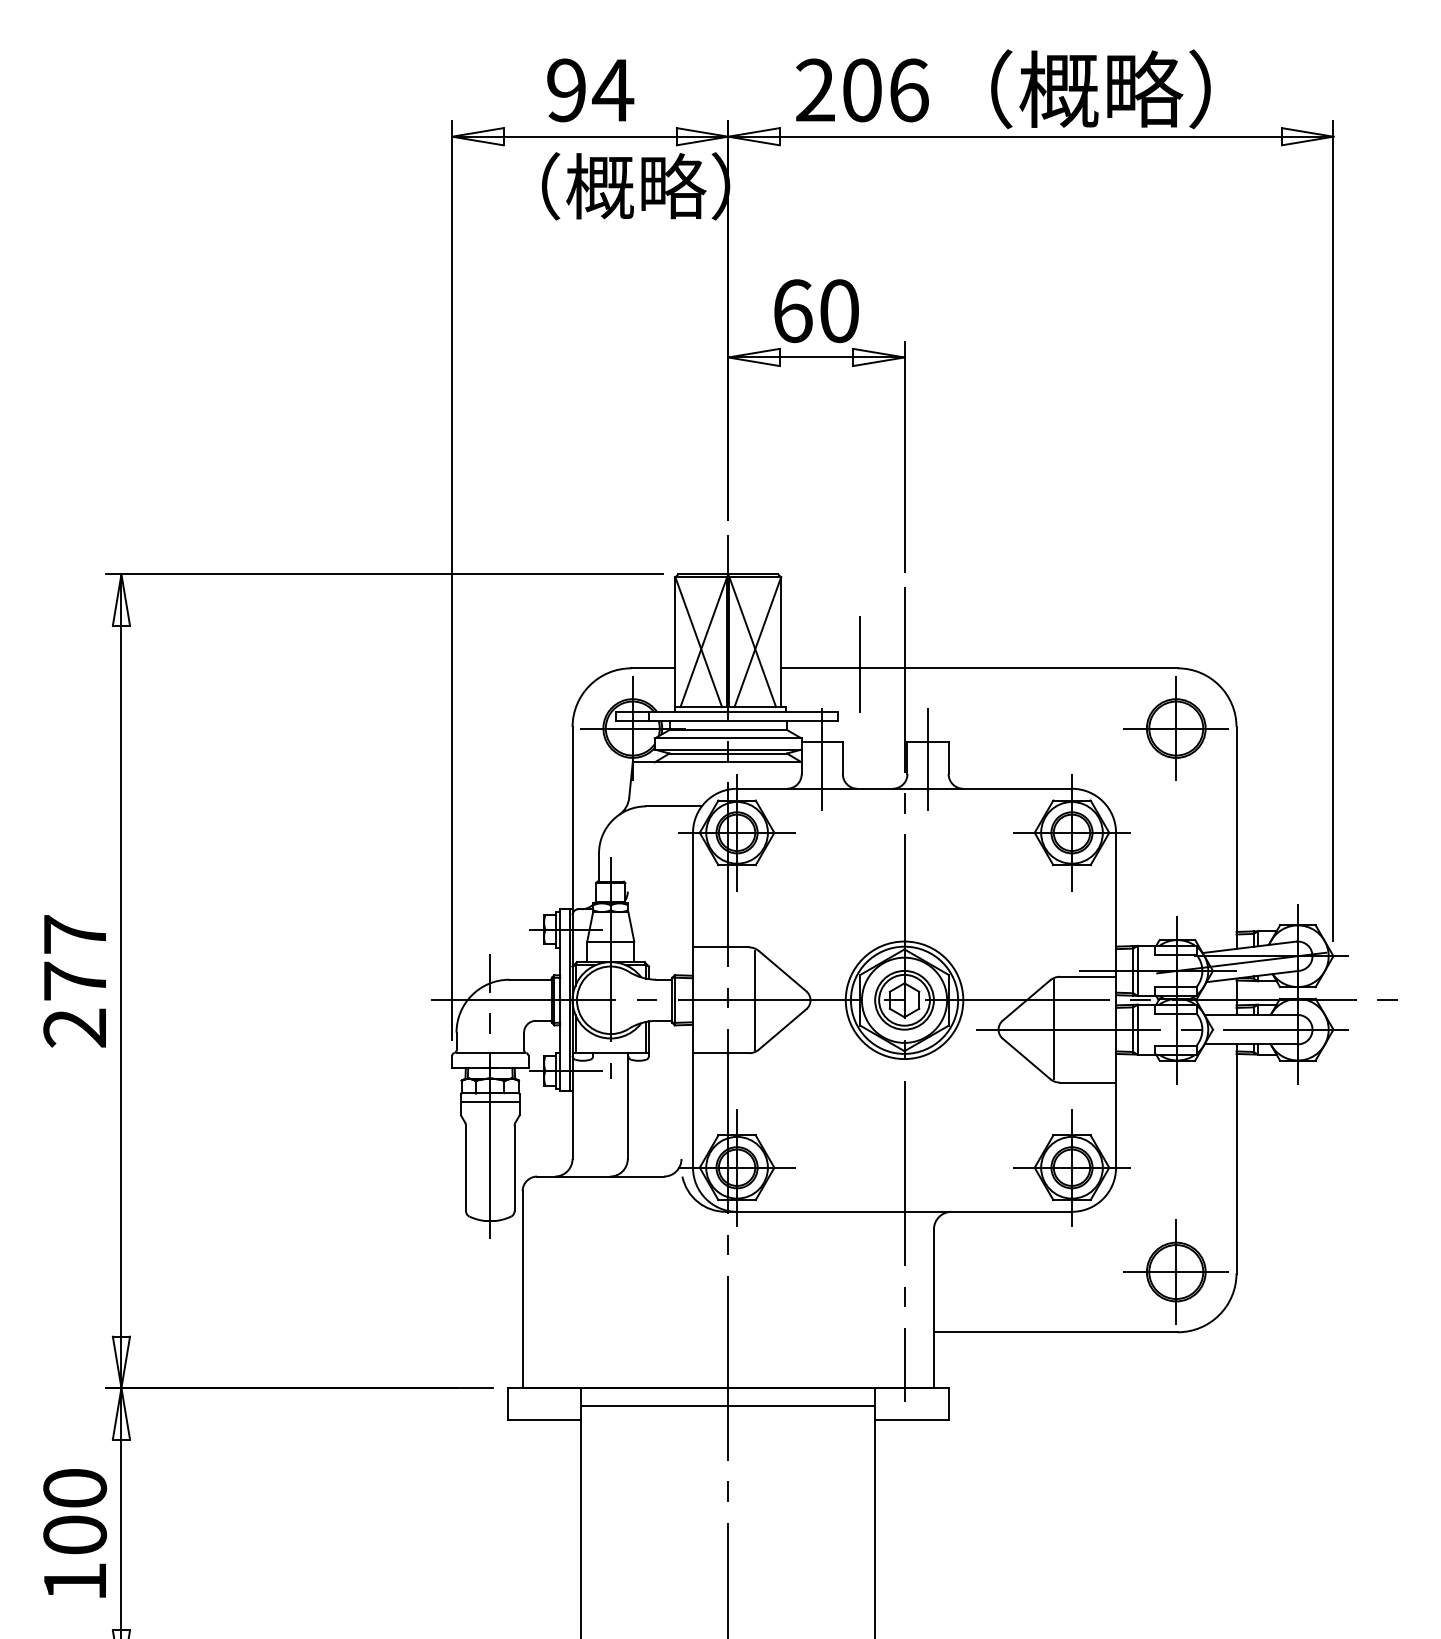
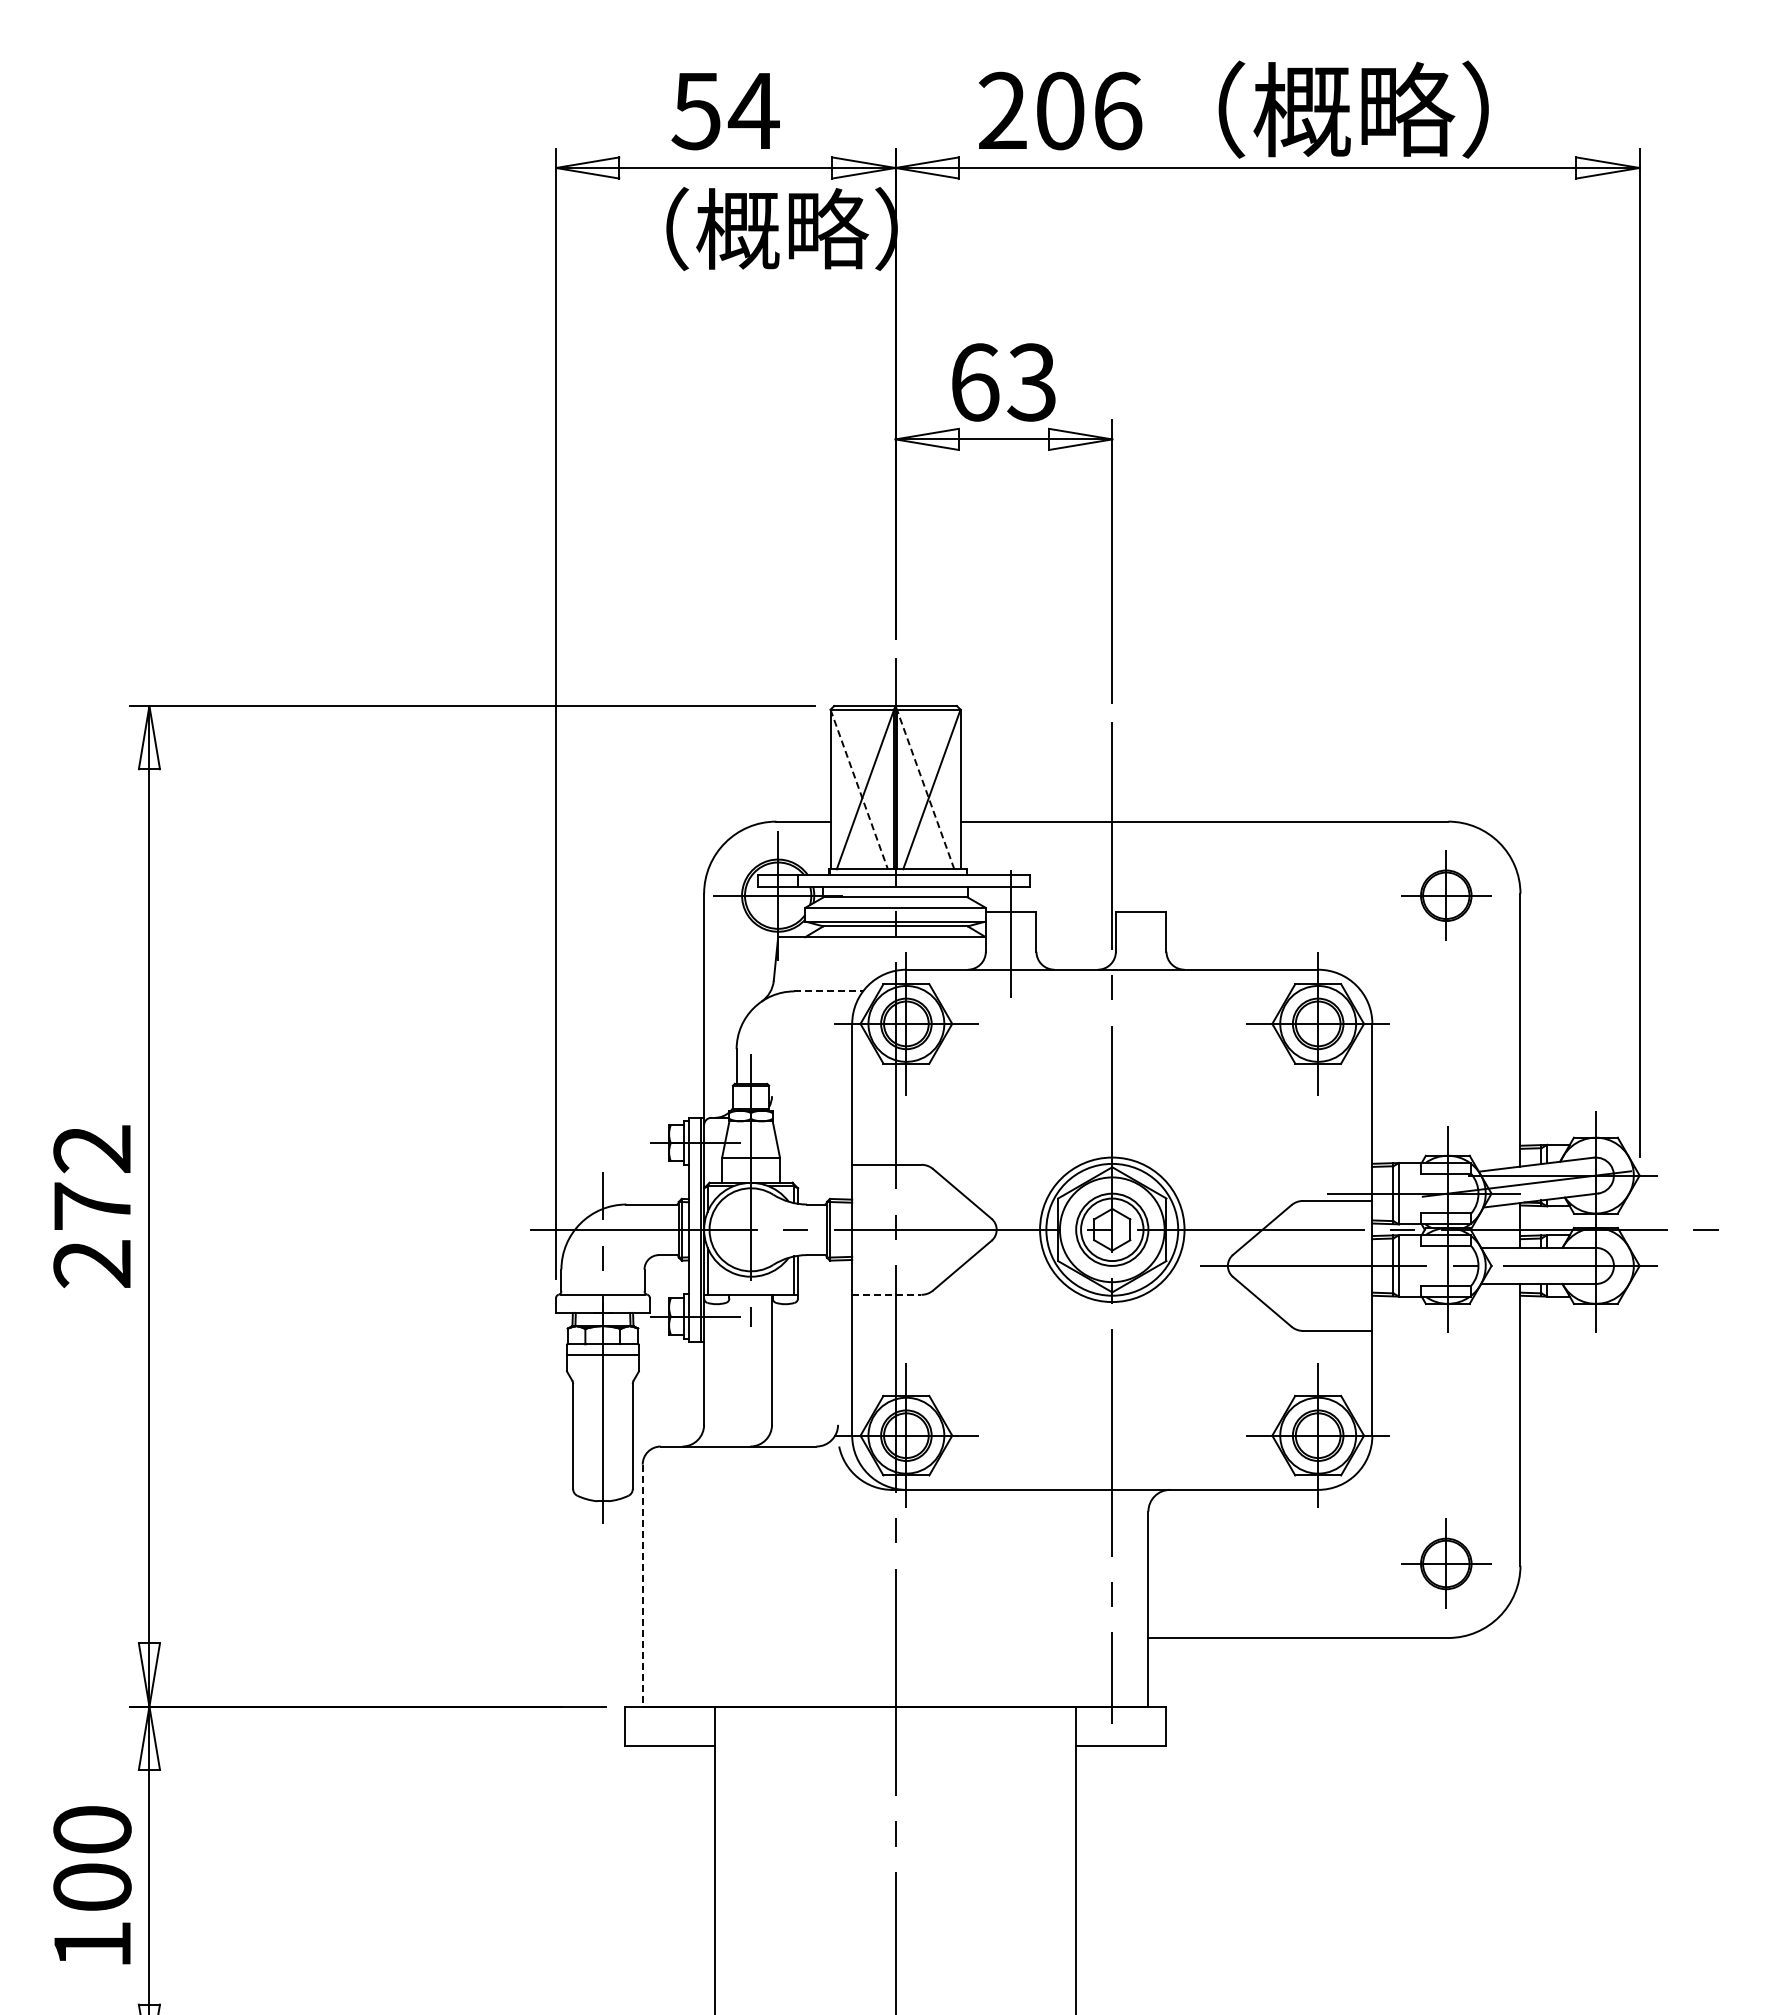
text: (565, 89) -> (695, 110), 94 -> 54
text: (838, 311) -> (1031, 382), 60 -> 63
line: (698, 642) -> (859, 789), solid -> dashed
line: (752, 642) -> (925, 789), solid -> dashed
line: (860, 664) -> (1058, 816), removed
part: (1175, 728) -> (1445, 895), size x0.7
line: (928, 759) -> (1141, 933), removed
line: (674, 806) -> (829, 991), solid -> dashed
text: (74, 934) -> (91, 1149), 277 -> 272
line: (755, 1000) -> (928, 1229), removed
line: (1054, 1029) -> (1296, 1265), removed
line: (720, 1052) -> (886, 1294), solid -> dashed
part: (1175, 1271) -> (1445, 1563), size x0.7
line: (522, 1290) -> (642, 1586), solid -> dashed
line: (728, 1405) -> (895, 1728), removed

